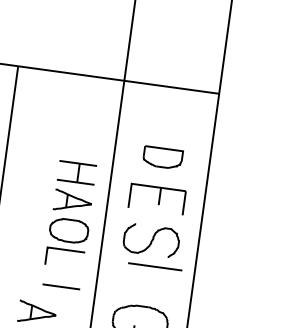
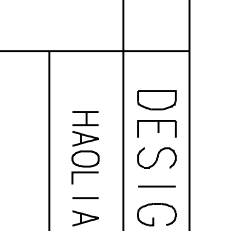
part: (162, 158) -> (156, 100), size x1.43
part: (71, 214) -> (85, 147), moved
line: (154, 266) -> (156, 186), moved
line: (61, 285) -> (85, 197), moved

